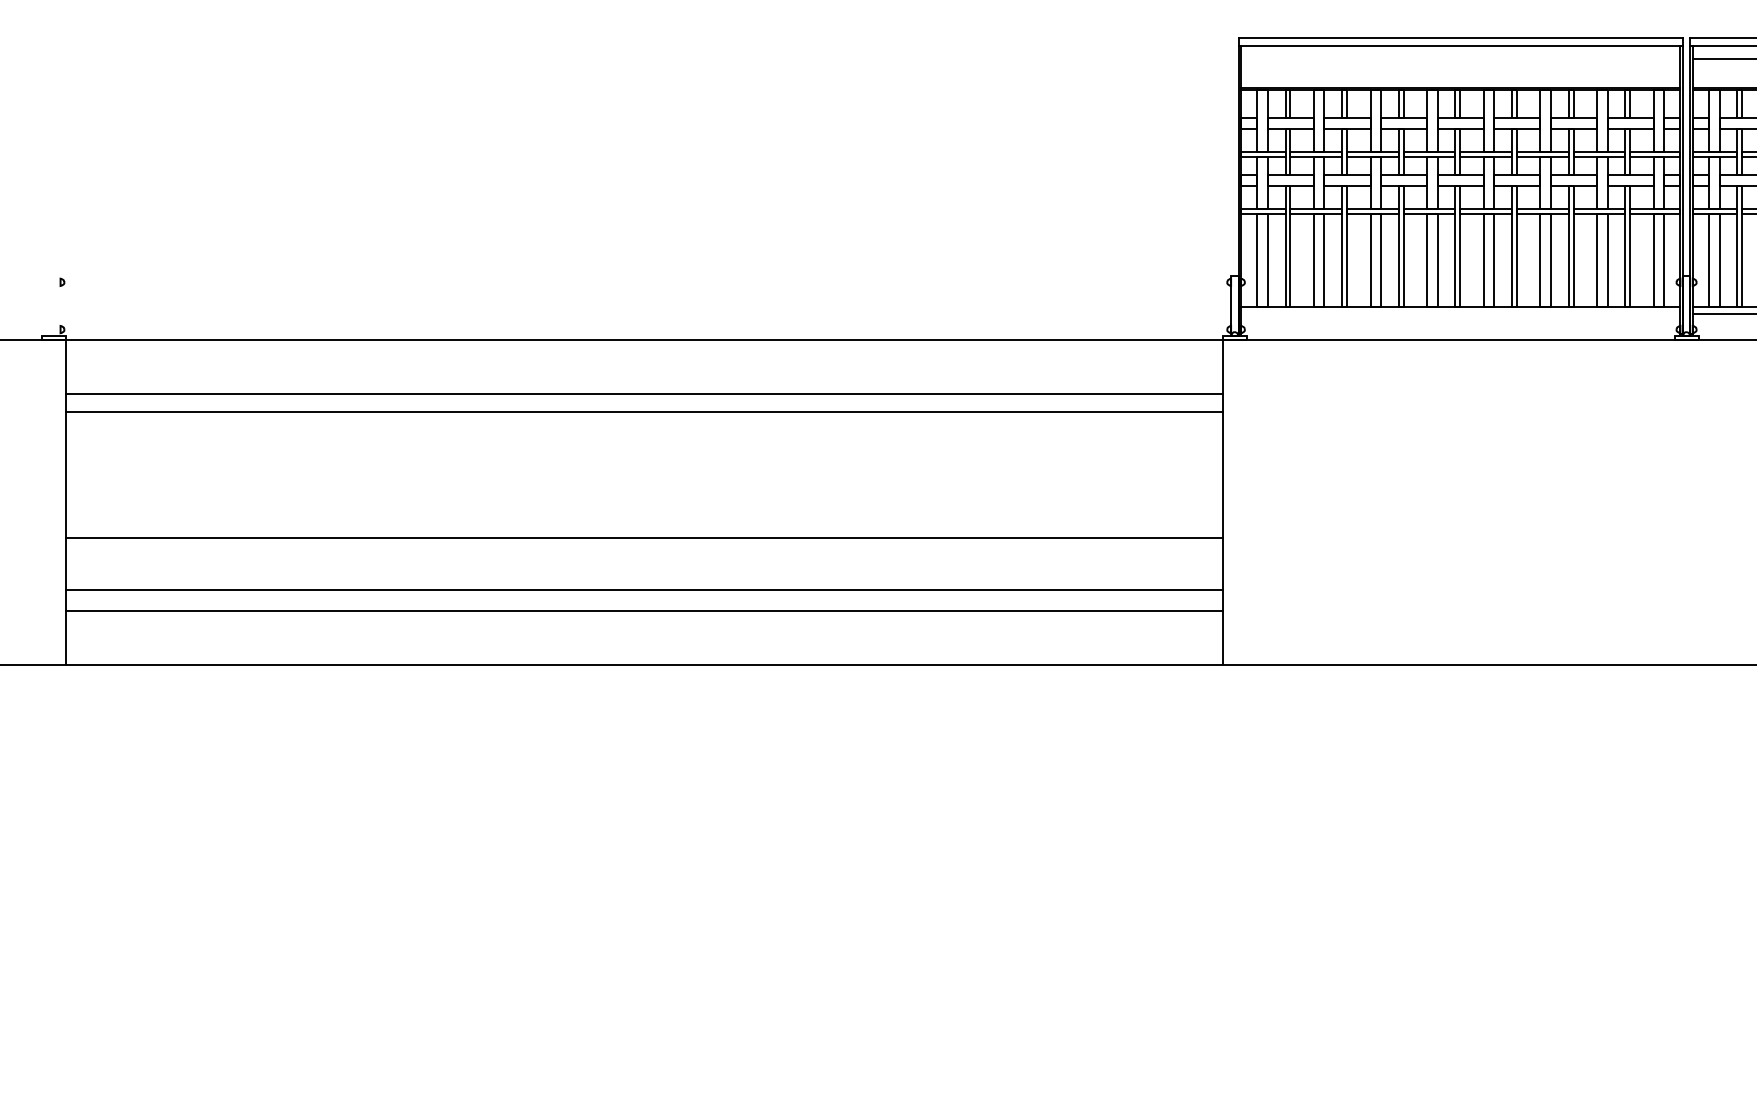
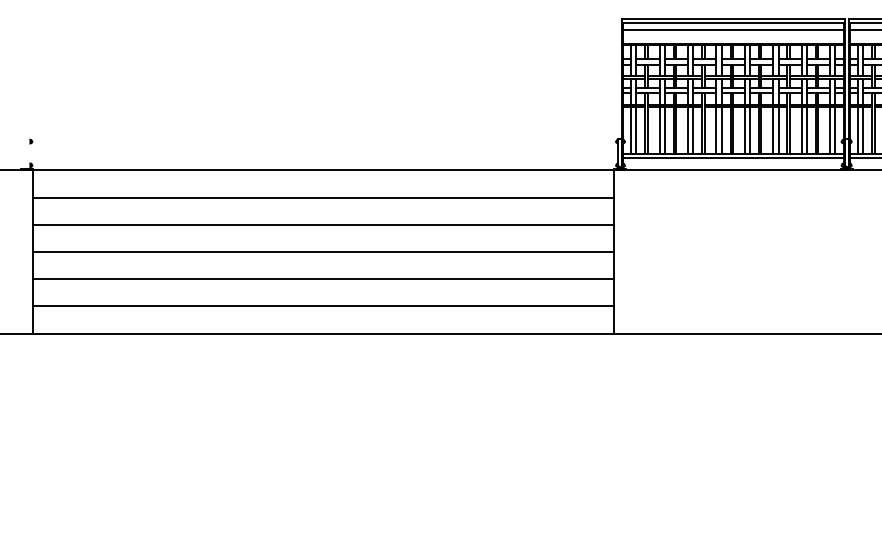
line: (1459, 58) -> (732, 29), added
line: (1459, 313) -> (732, 157), added
line: (644, 411) -> (323, 224), moved
line: (644, 539) -> (323, 252), moved
line: (644, 590) -> (323, 279), moved

